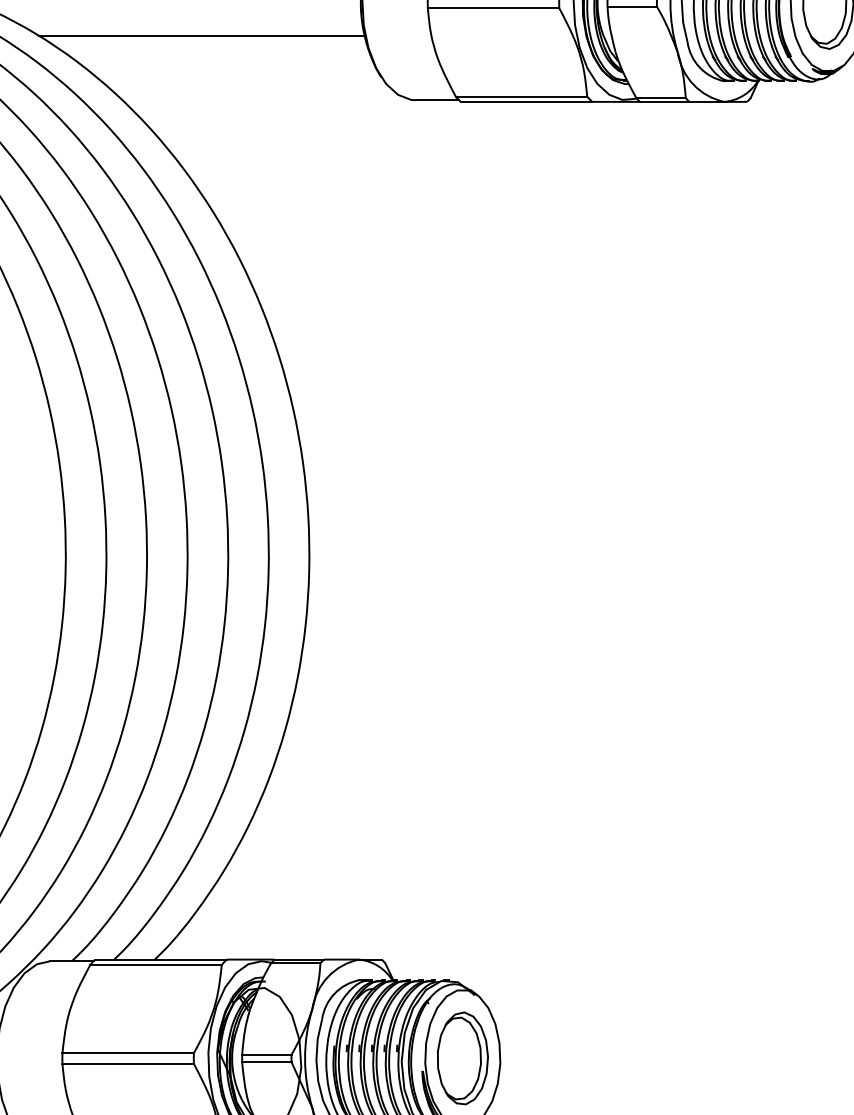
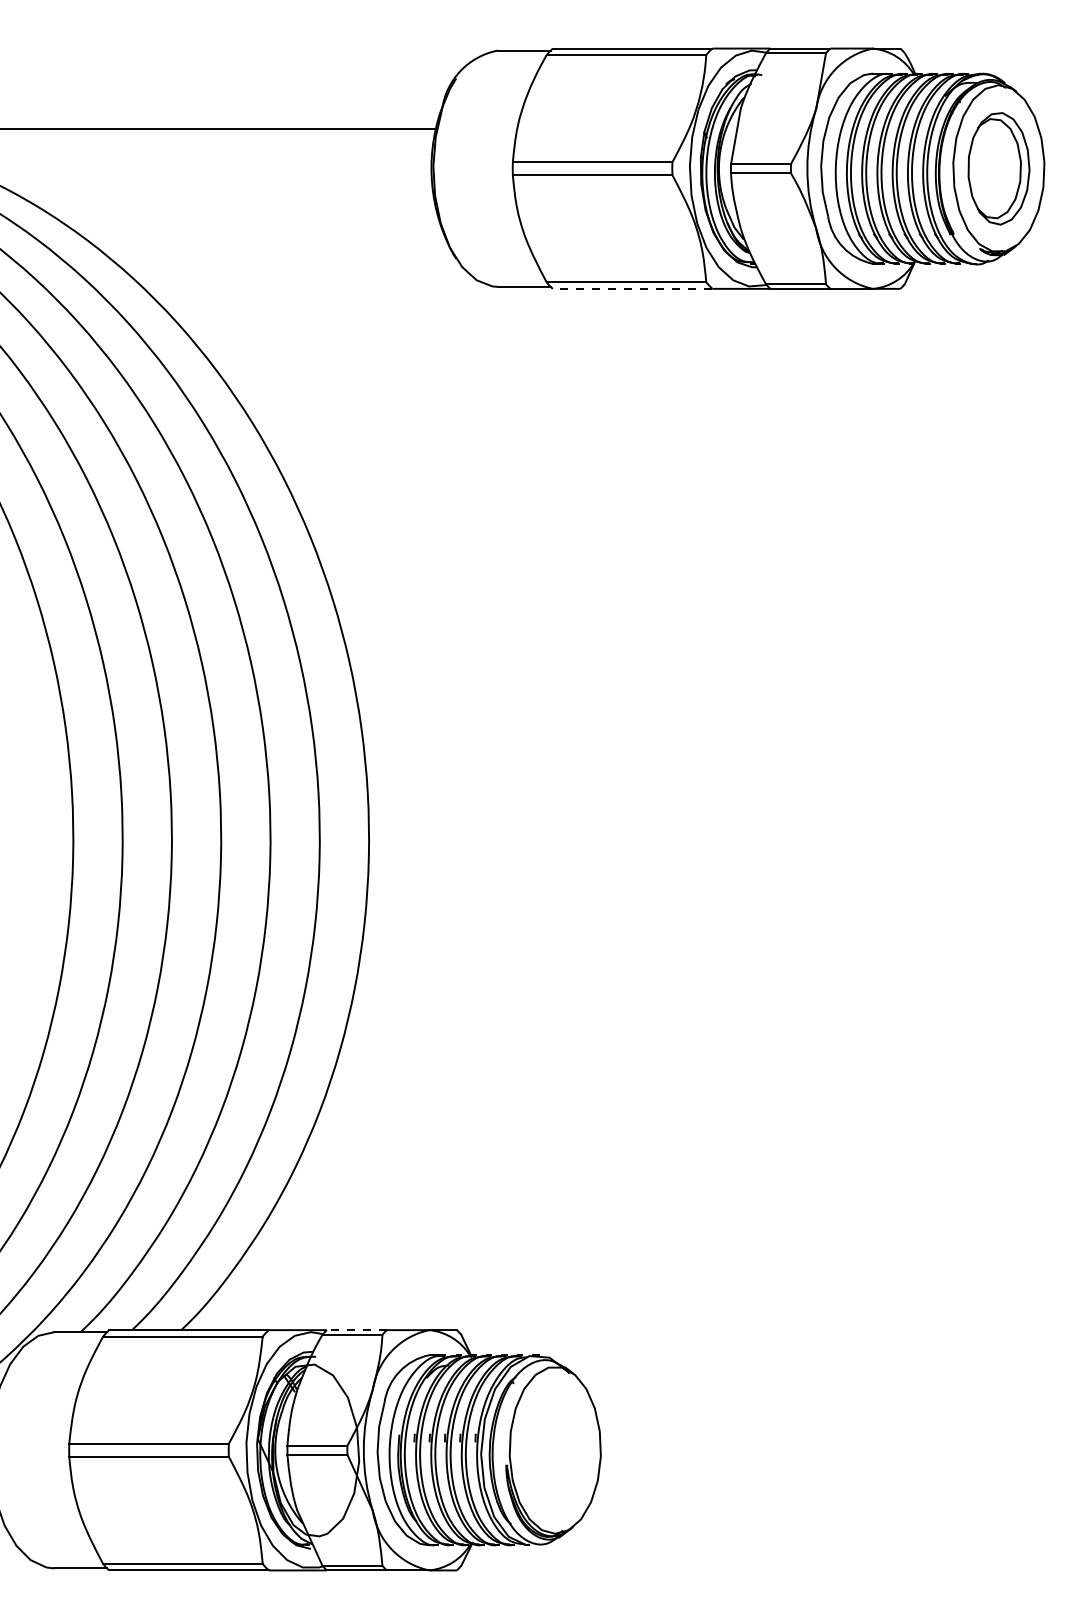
line: (201, 35) -> (238, 208), removed
line: (526, 101) -> (632, 288), solid -> dashed
line: (299, 959) -> (356, 1330), solid -> dashed
part: (462, 1057) -> (555, 1449), removed

